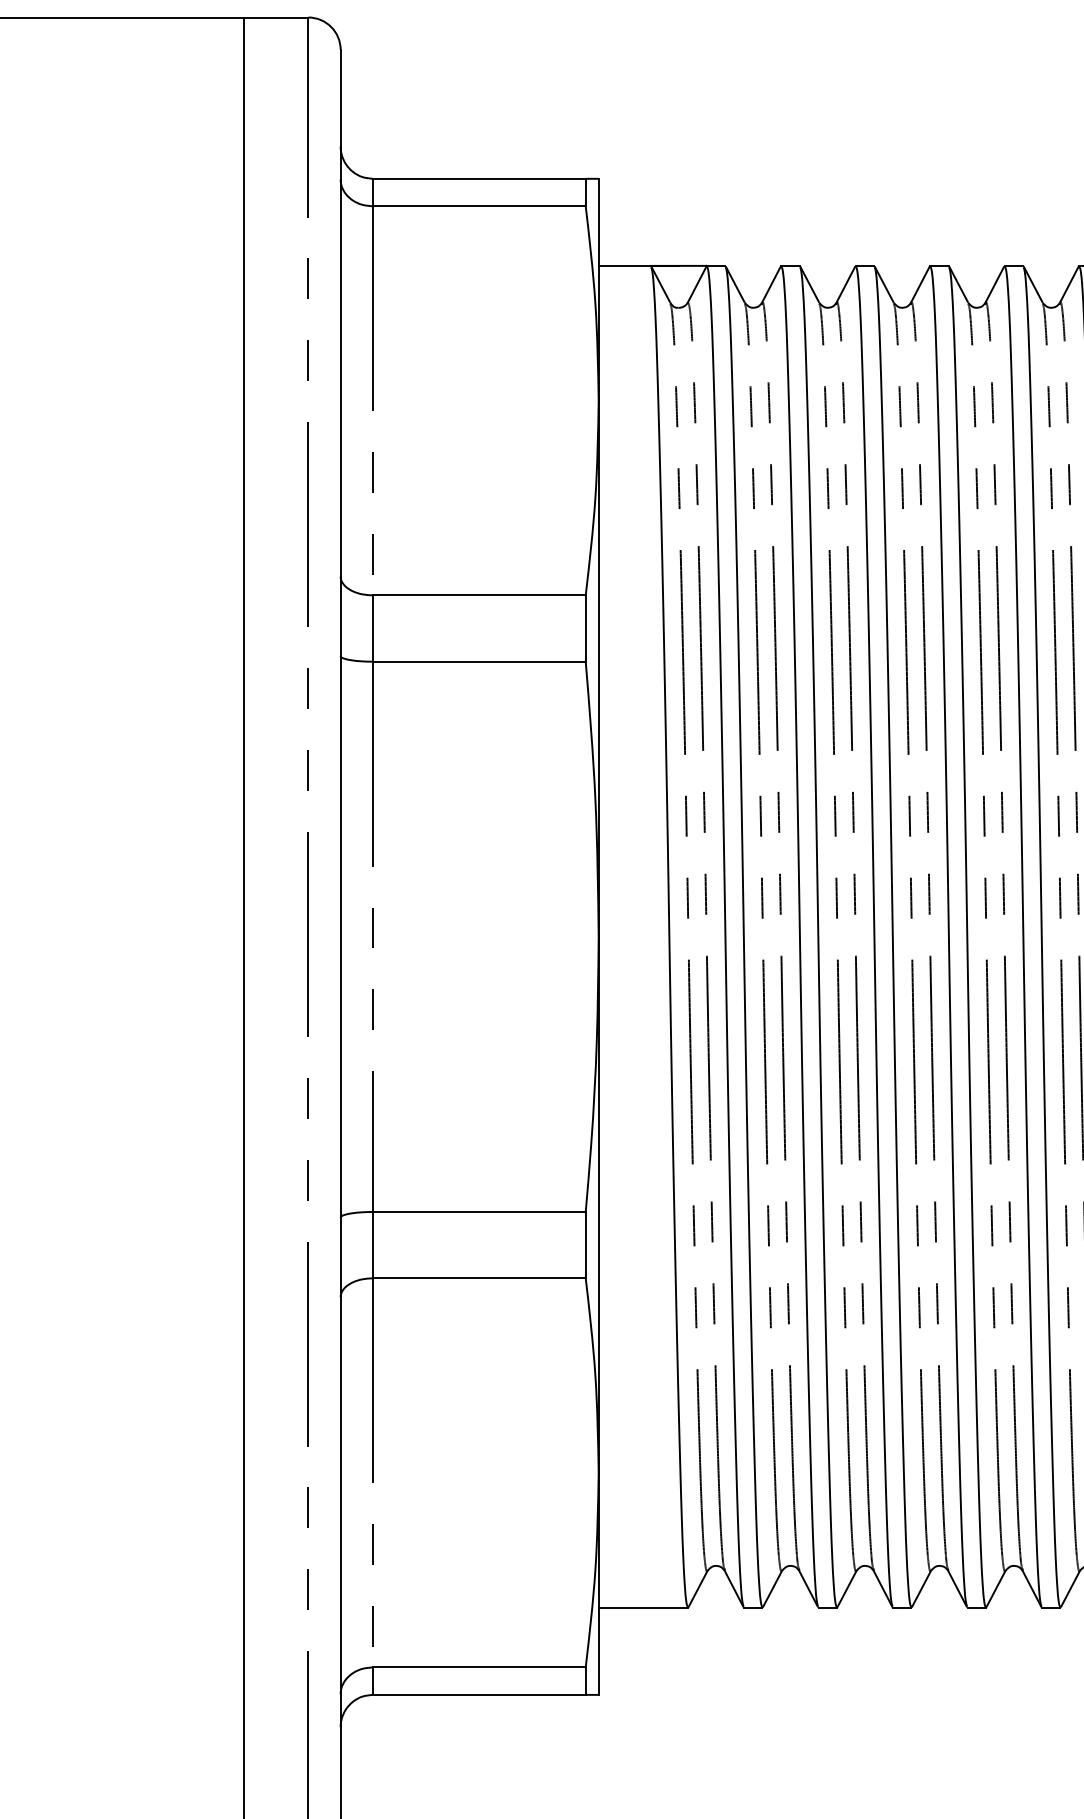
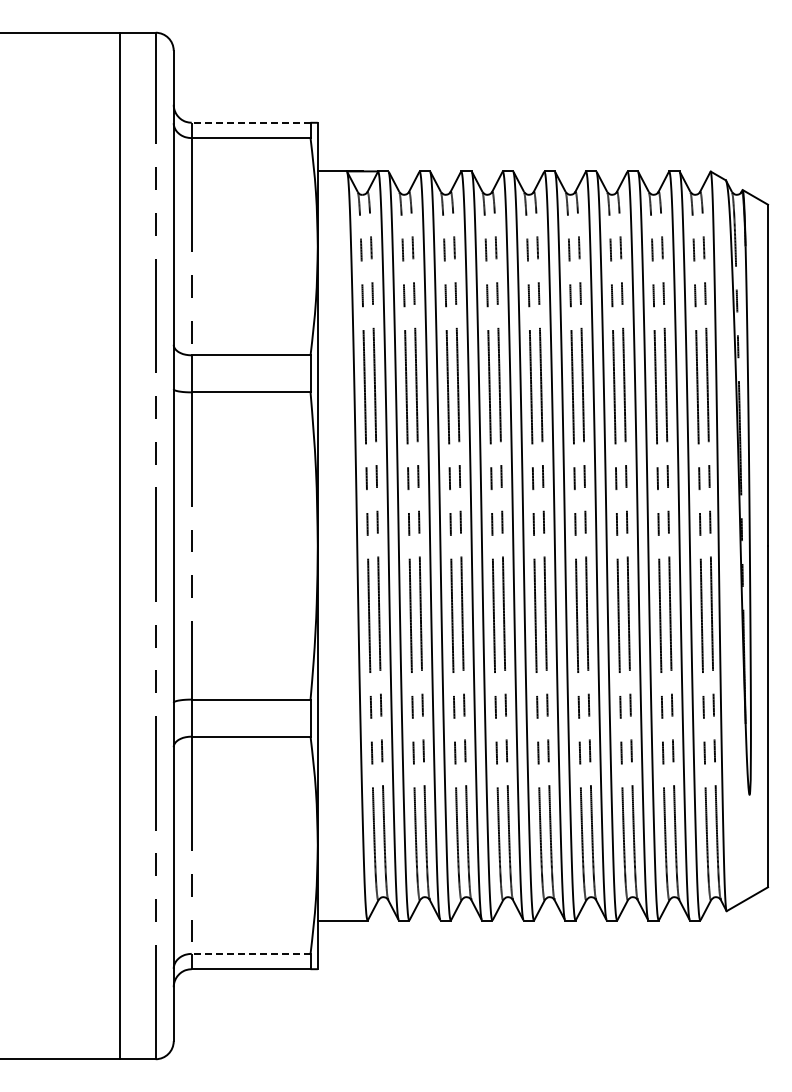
line: (478, 178) -> (250, 122), solid -> dashed
line: (478, 1666) -> (250, 953), solid -> dashed

